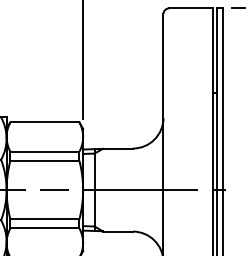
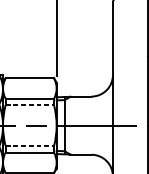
line: (44, 160) -> (29, 104), solid -> dashed
line: (44, 219) -> (29, 146), solid -> dashed

